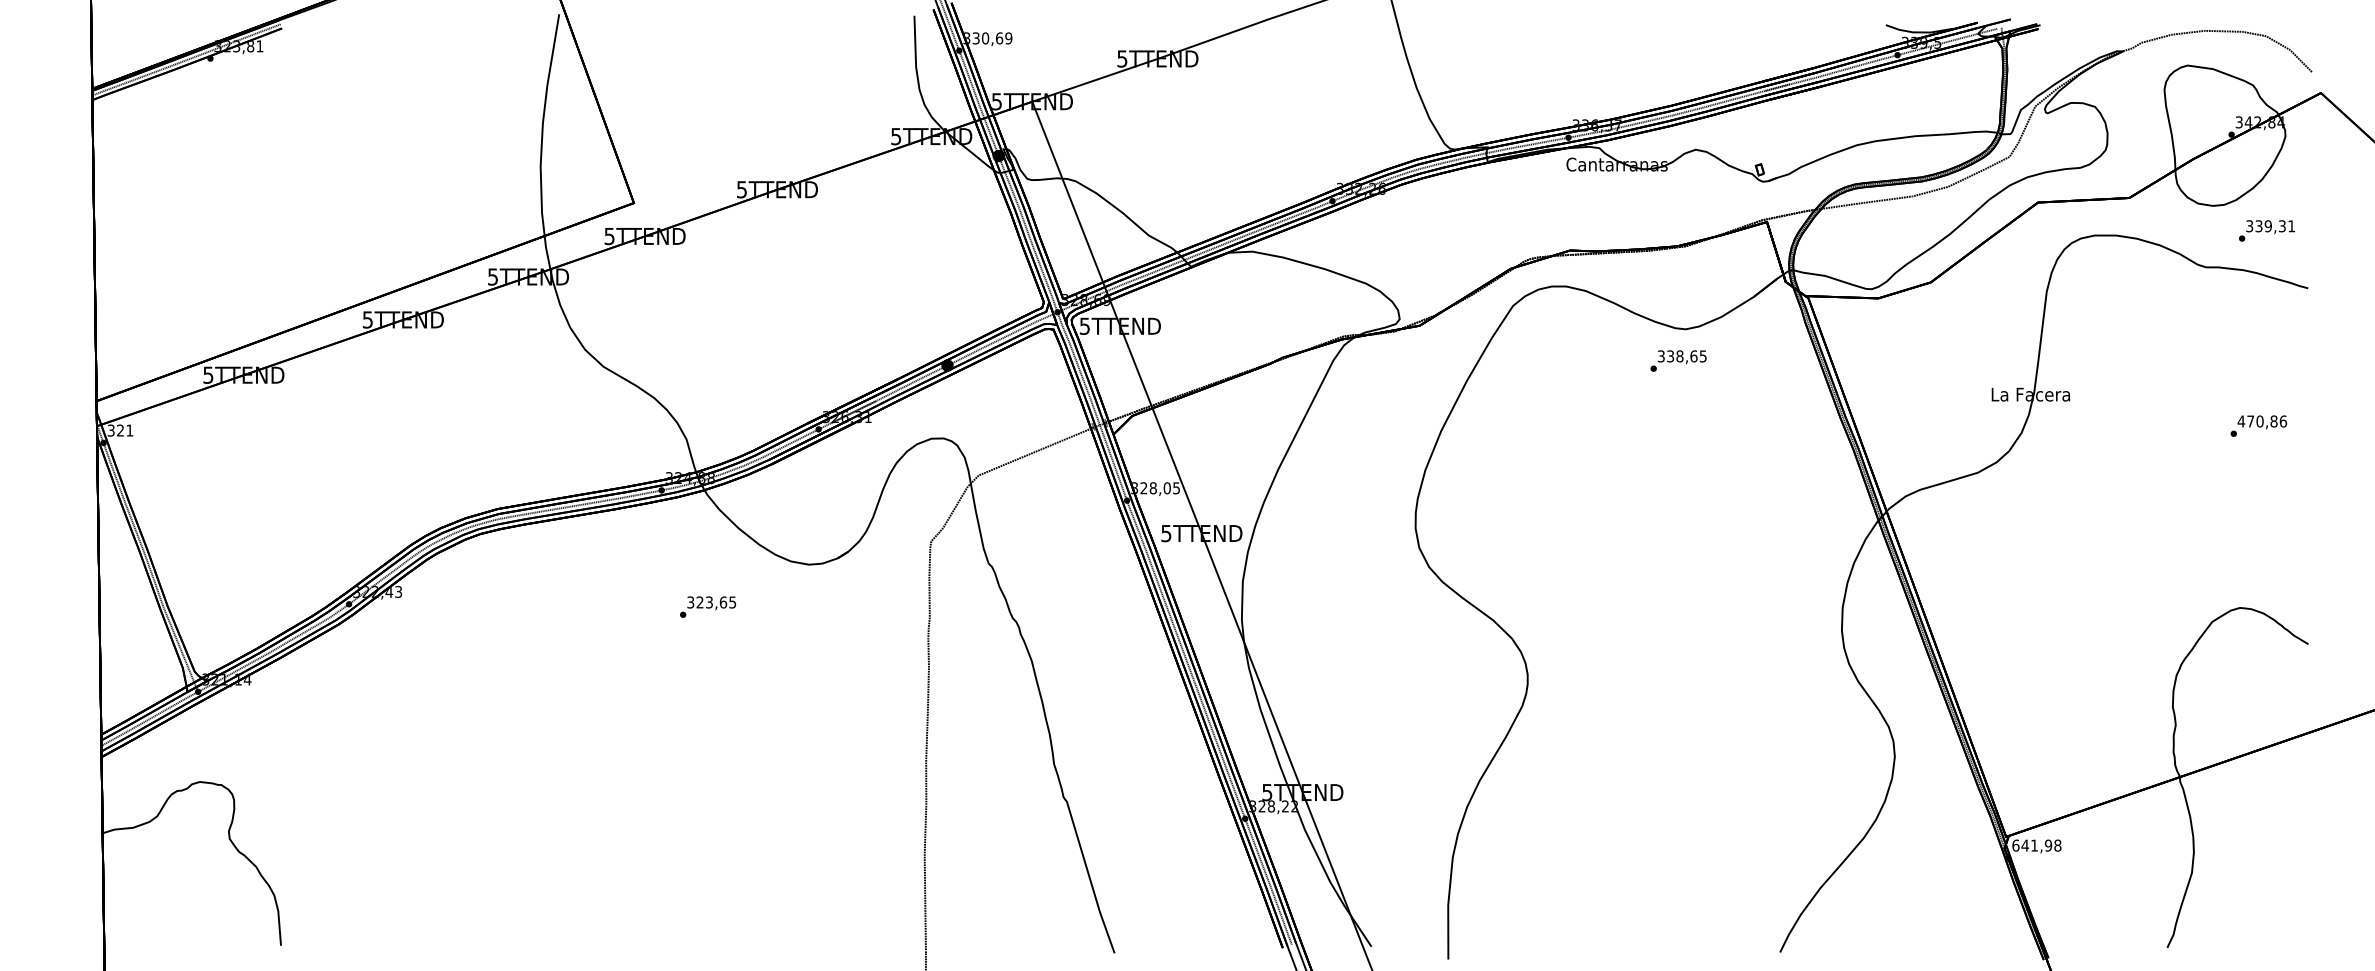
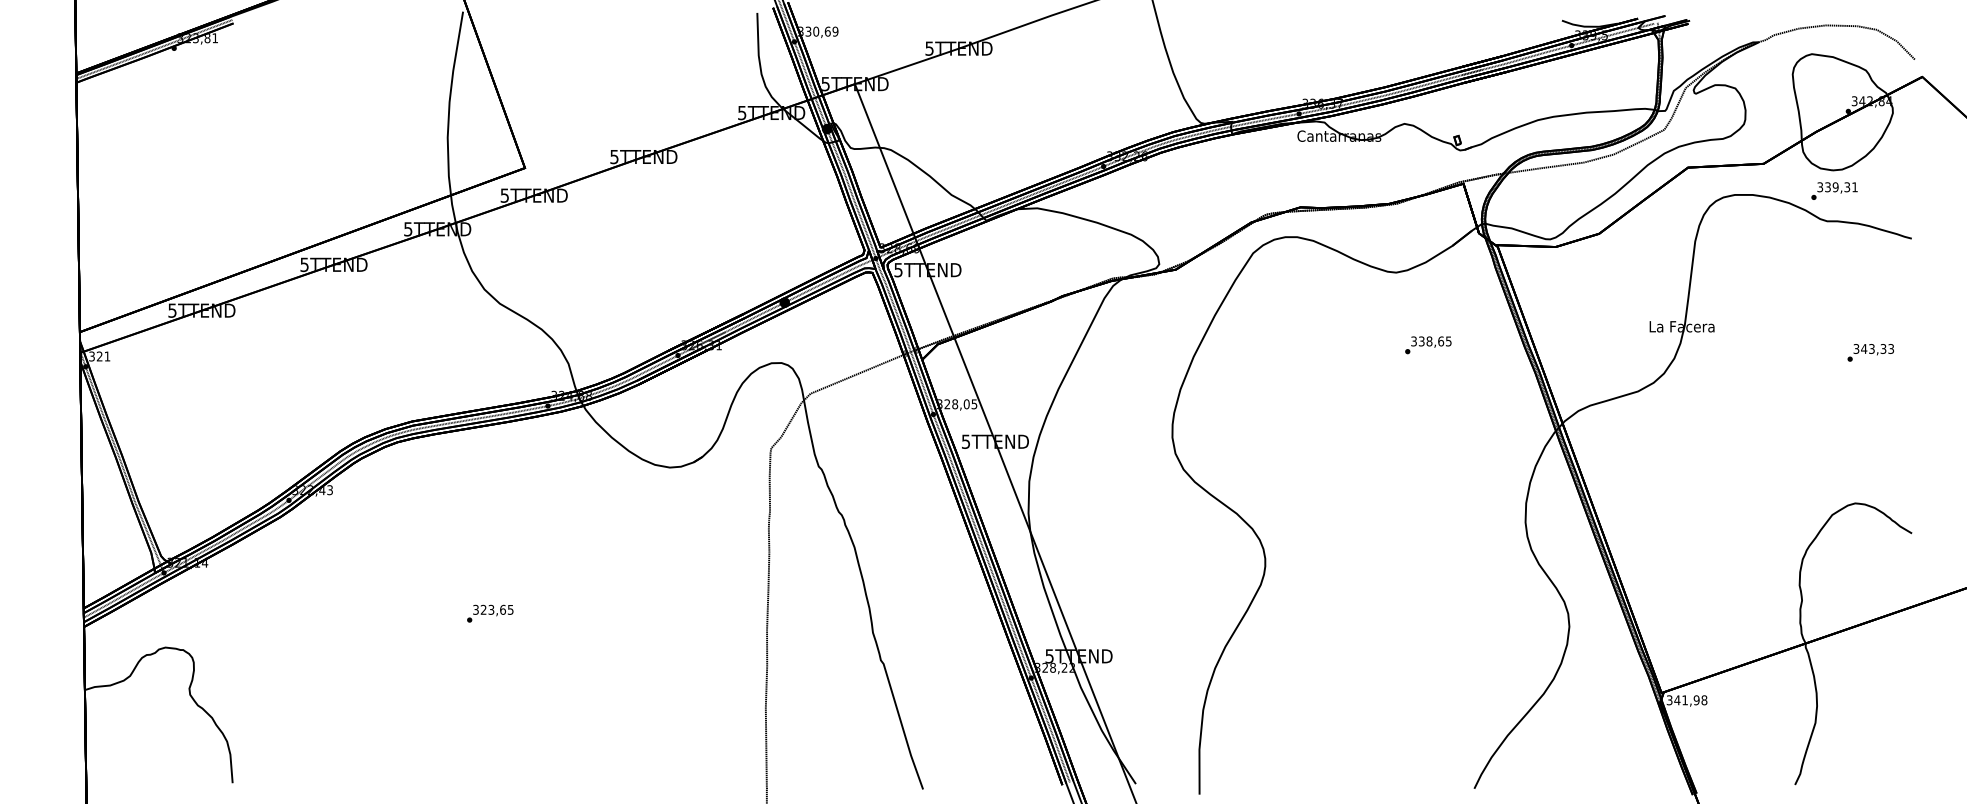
text: (2266, 230) -> (1834, 190), moved
text: (1678, 360) -> (1428, 344), moved
text: (2262, 421) -> (1873, 348), 470,86 -> 343,33
text: (708, 606) -> (490, 613), moved
text: (2015, 845) -> (1669, 700), 641,98 -> 341,98

